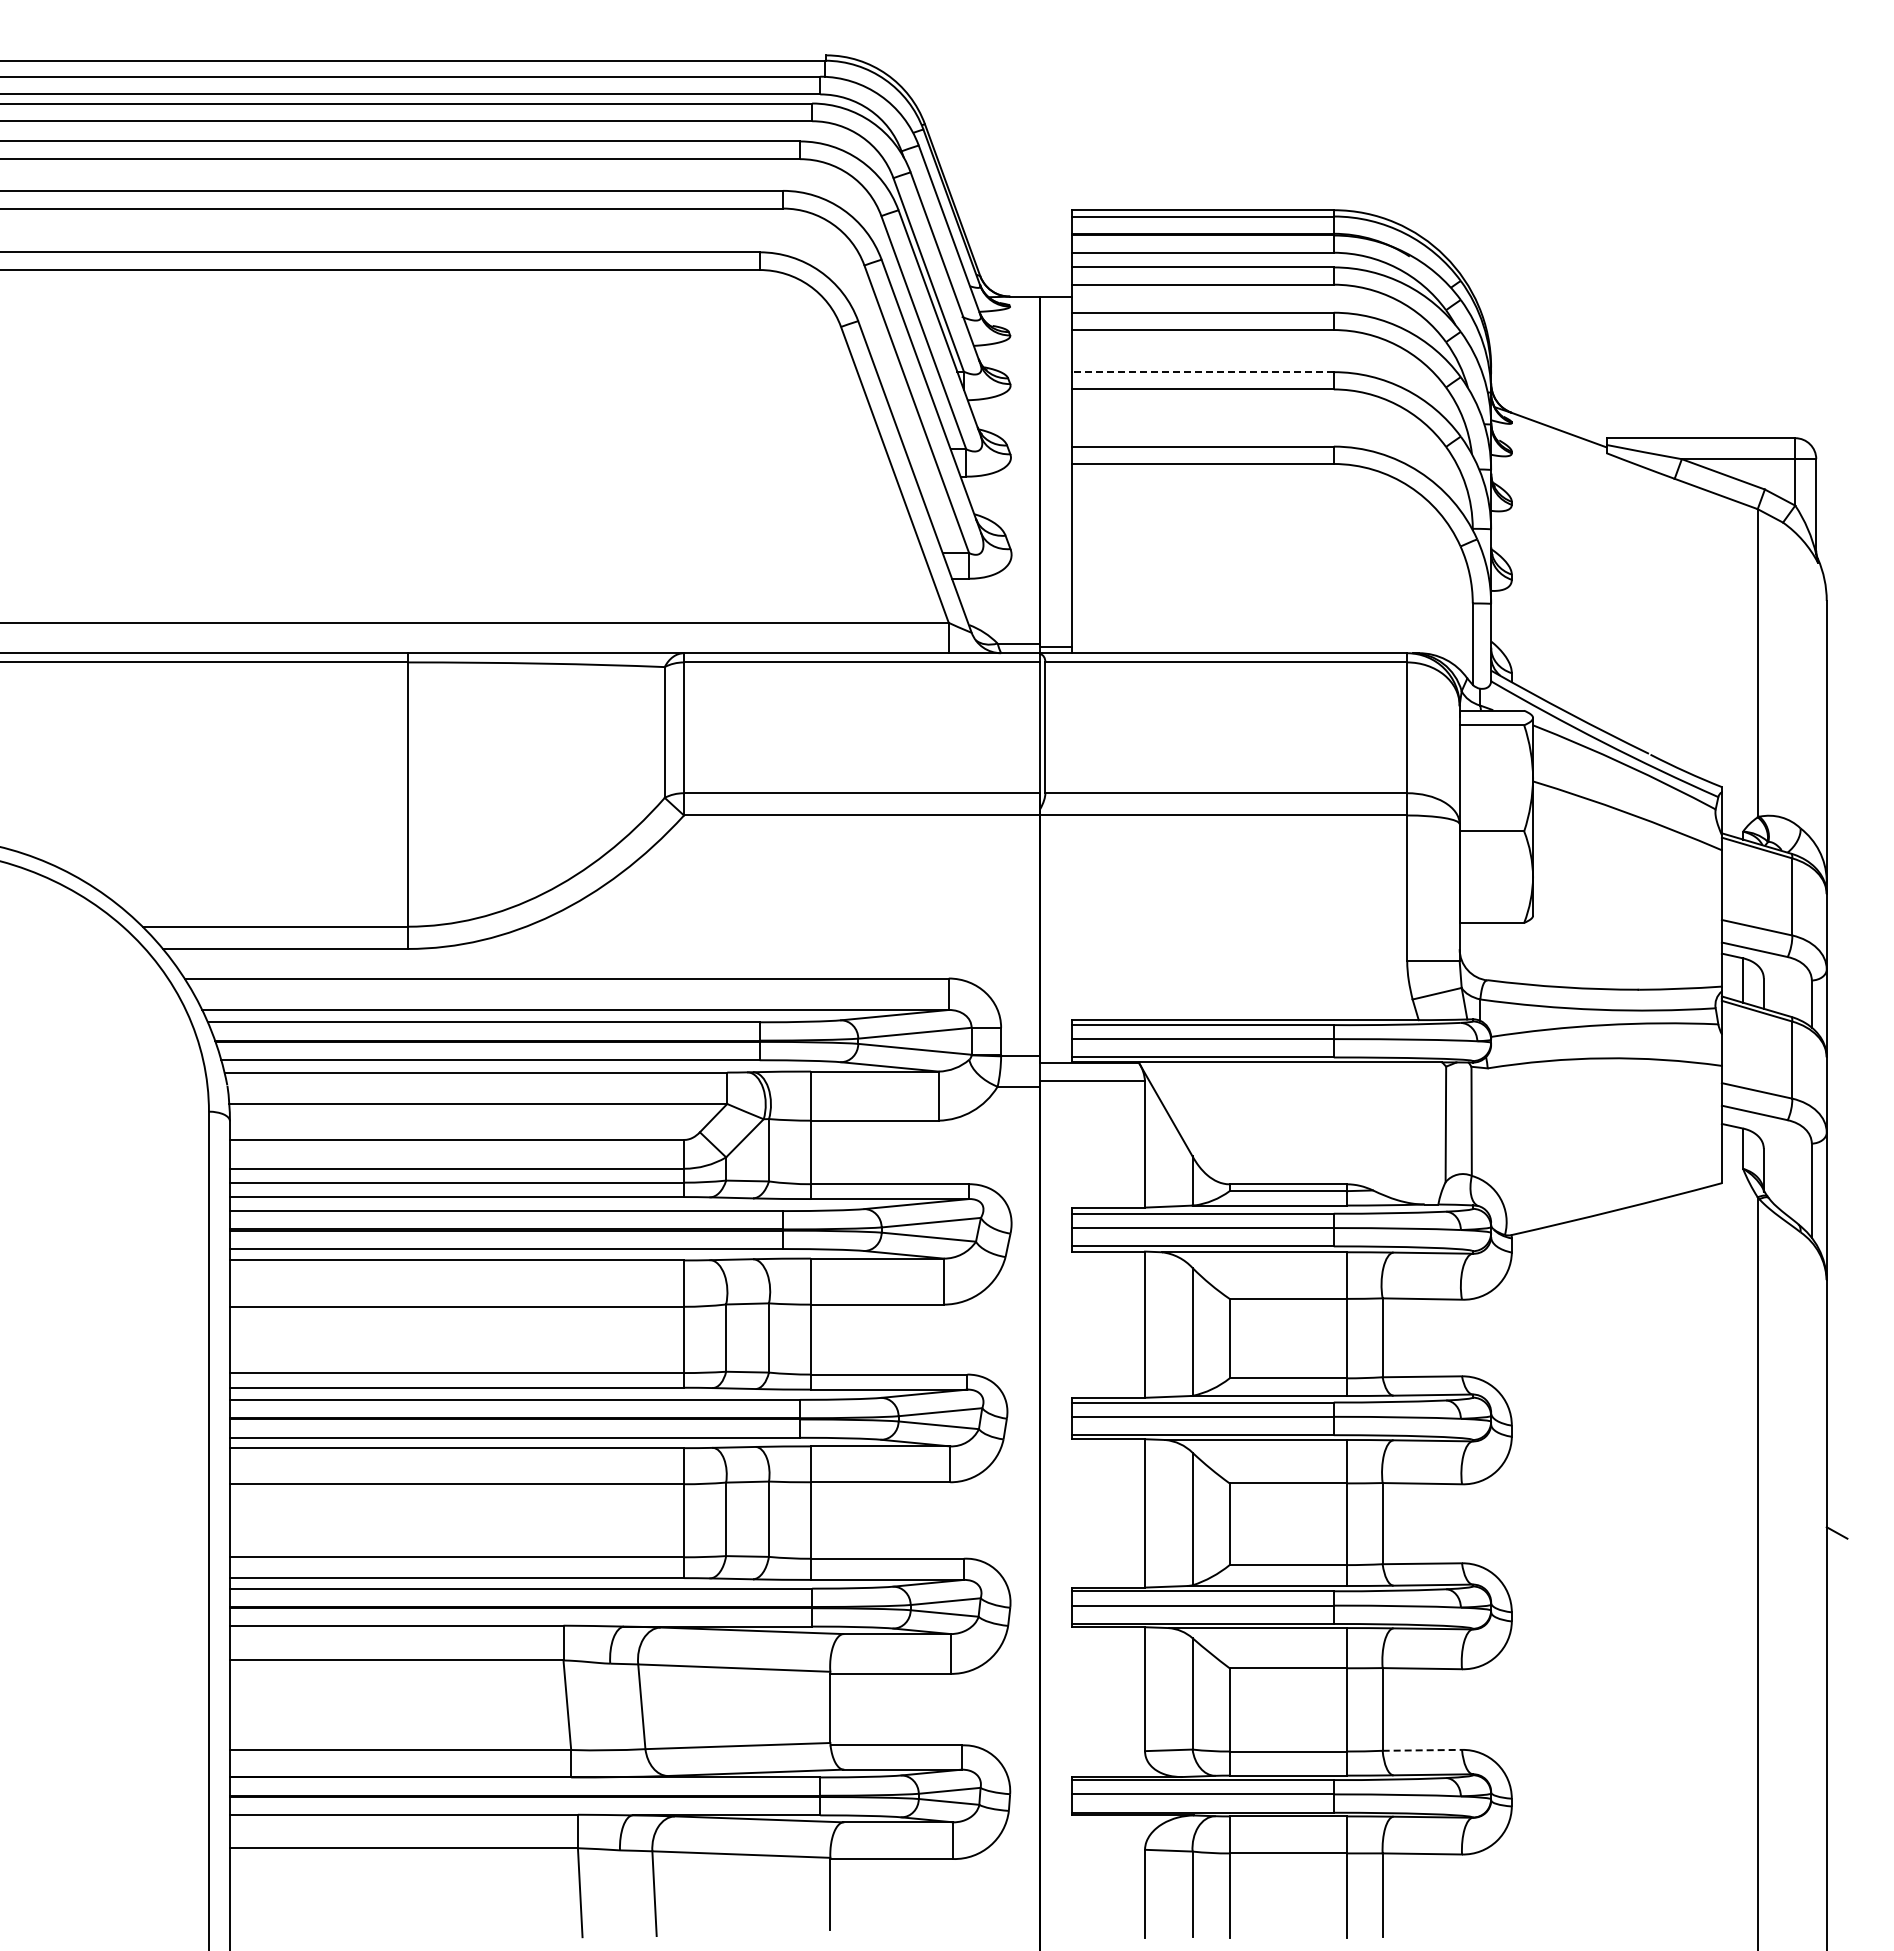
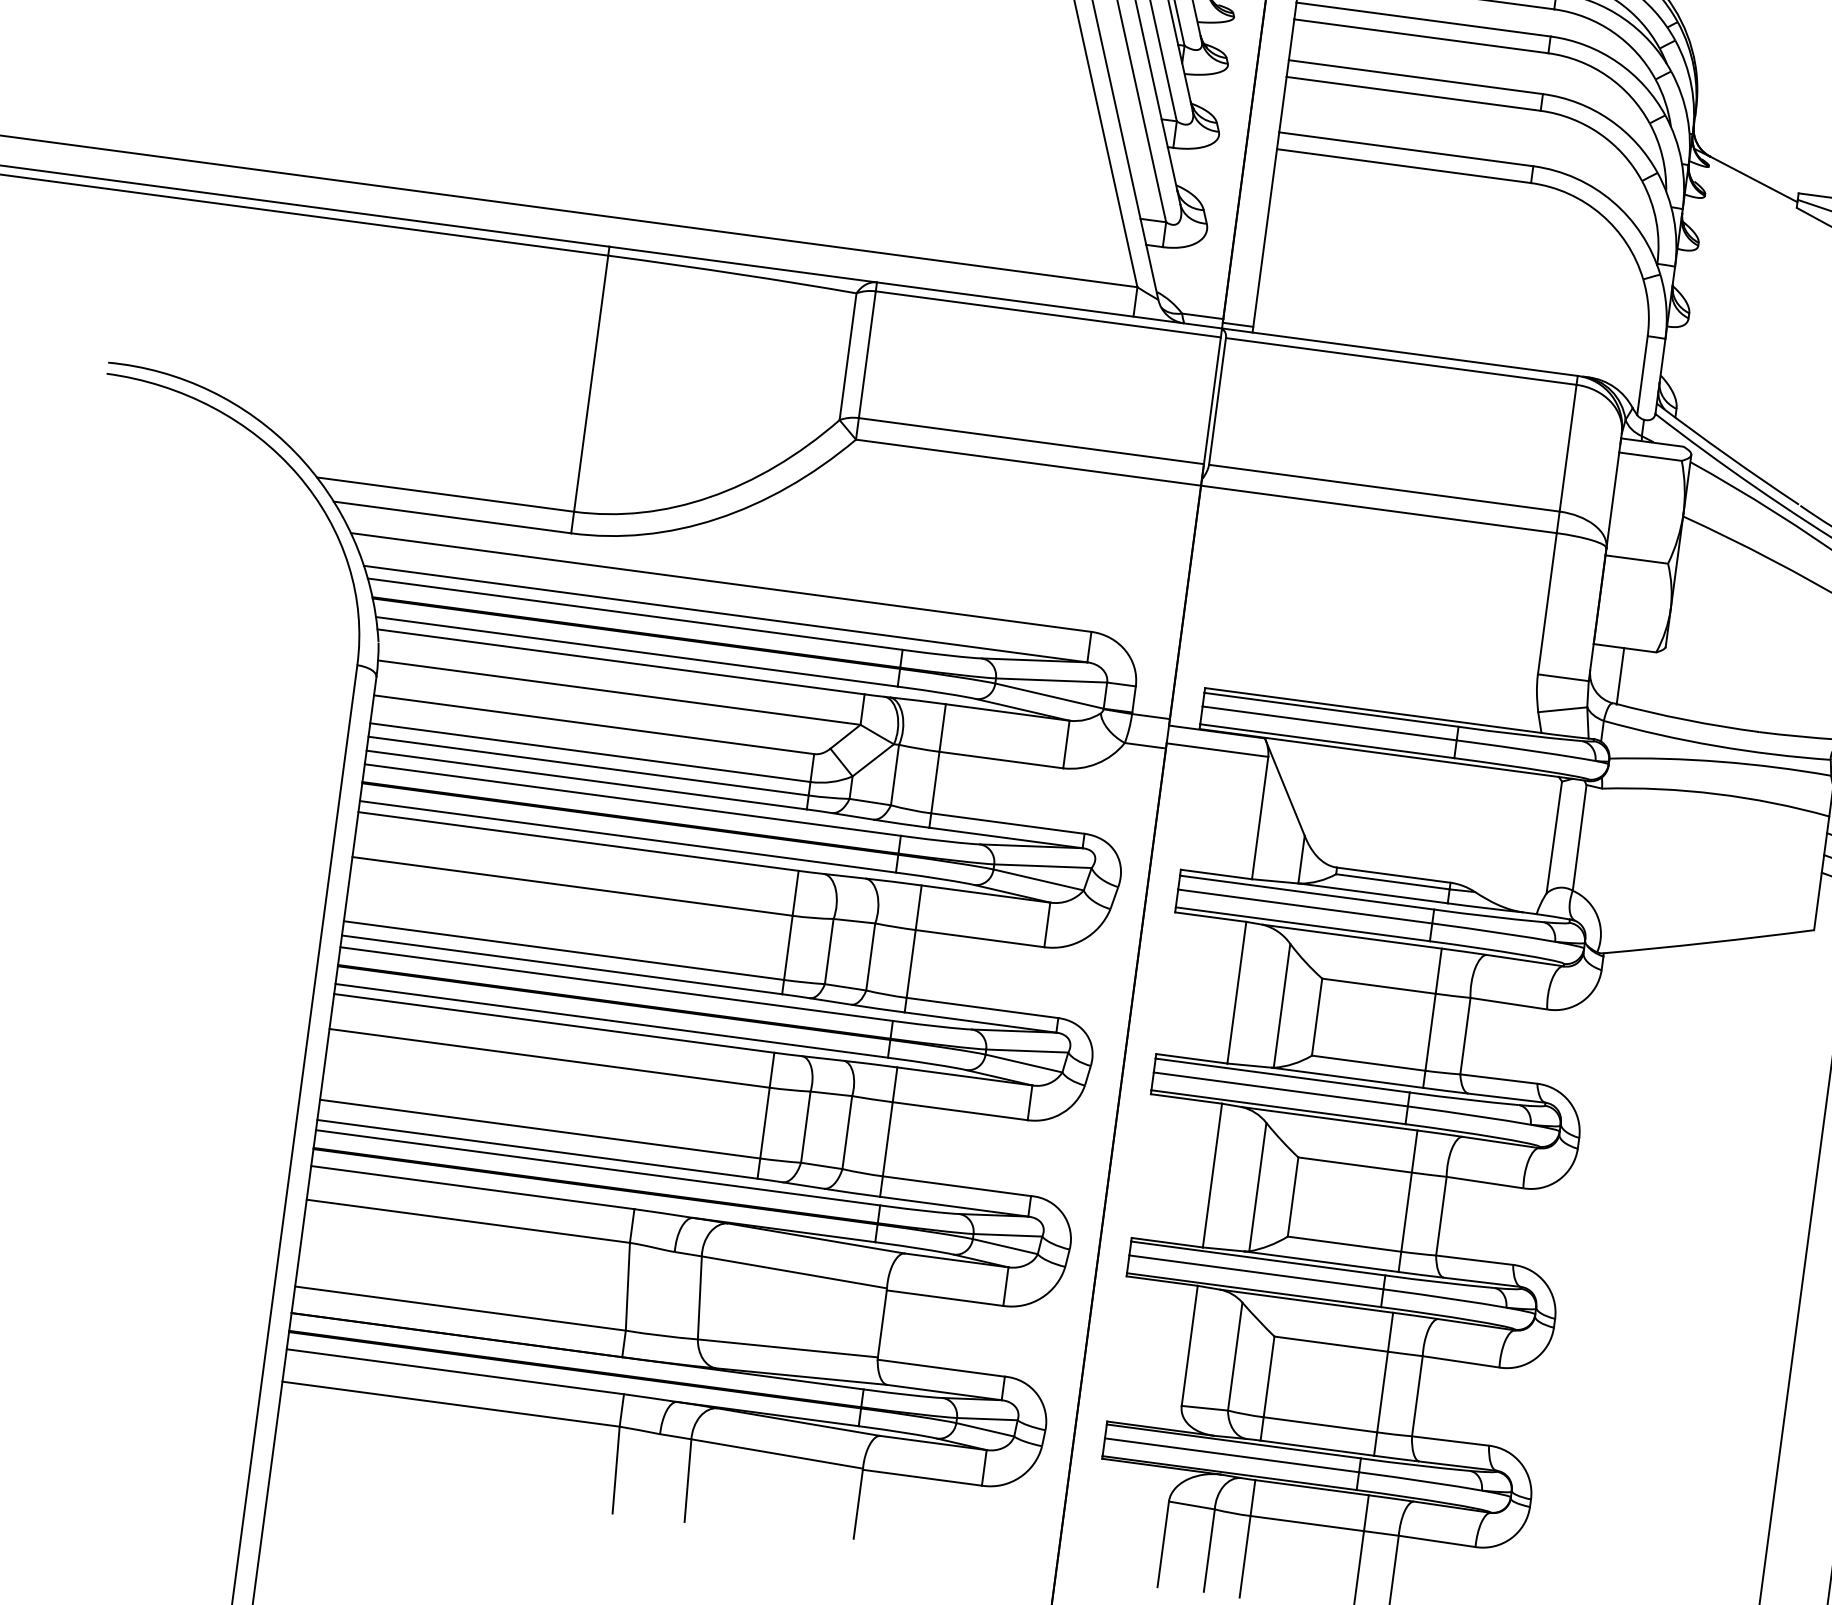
line: (1202, 372) -> (1415, 77), dashed -> solid
line: (1491, 951) -> (1620, 675), added
line: (1422, 1750) -> (1450, 1441), dashed -> solid

